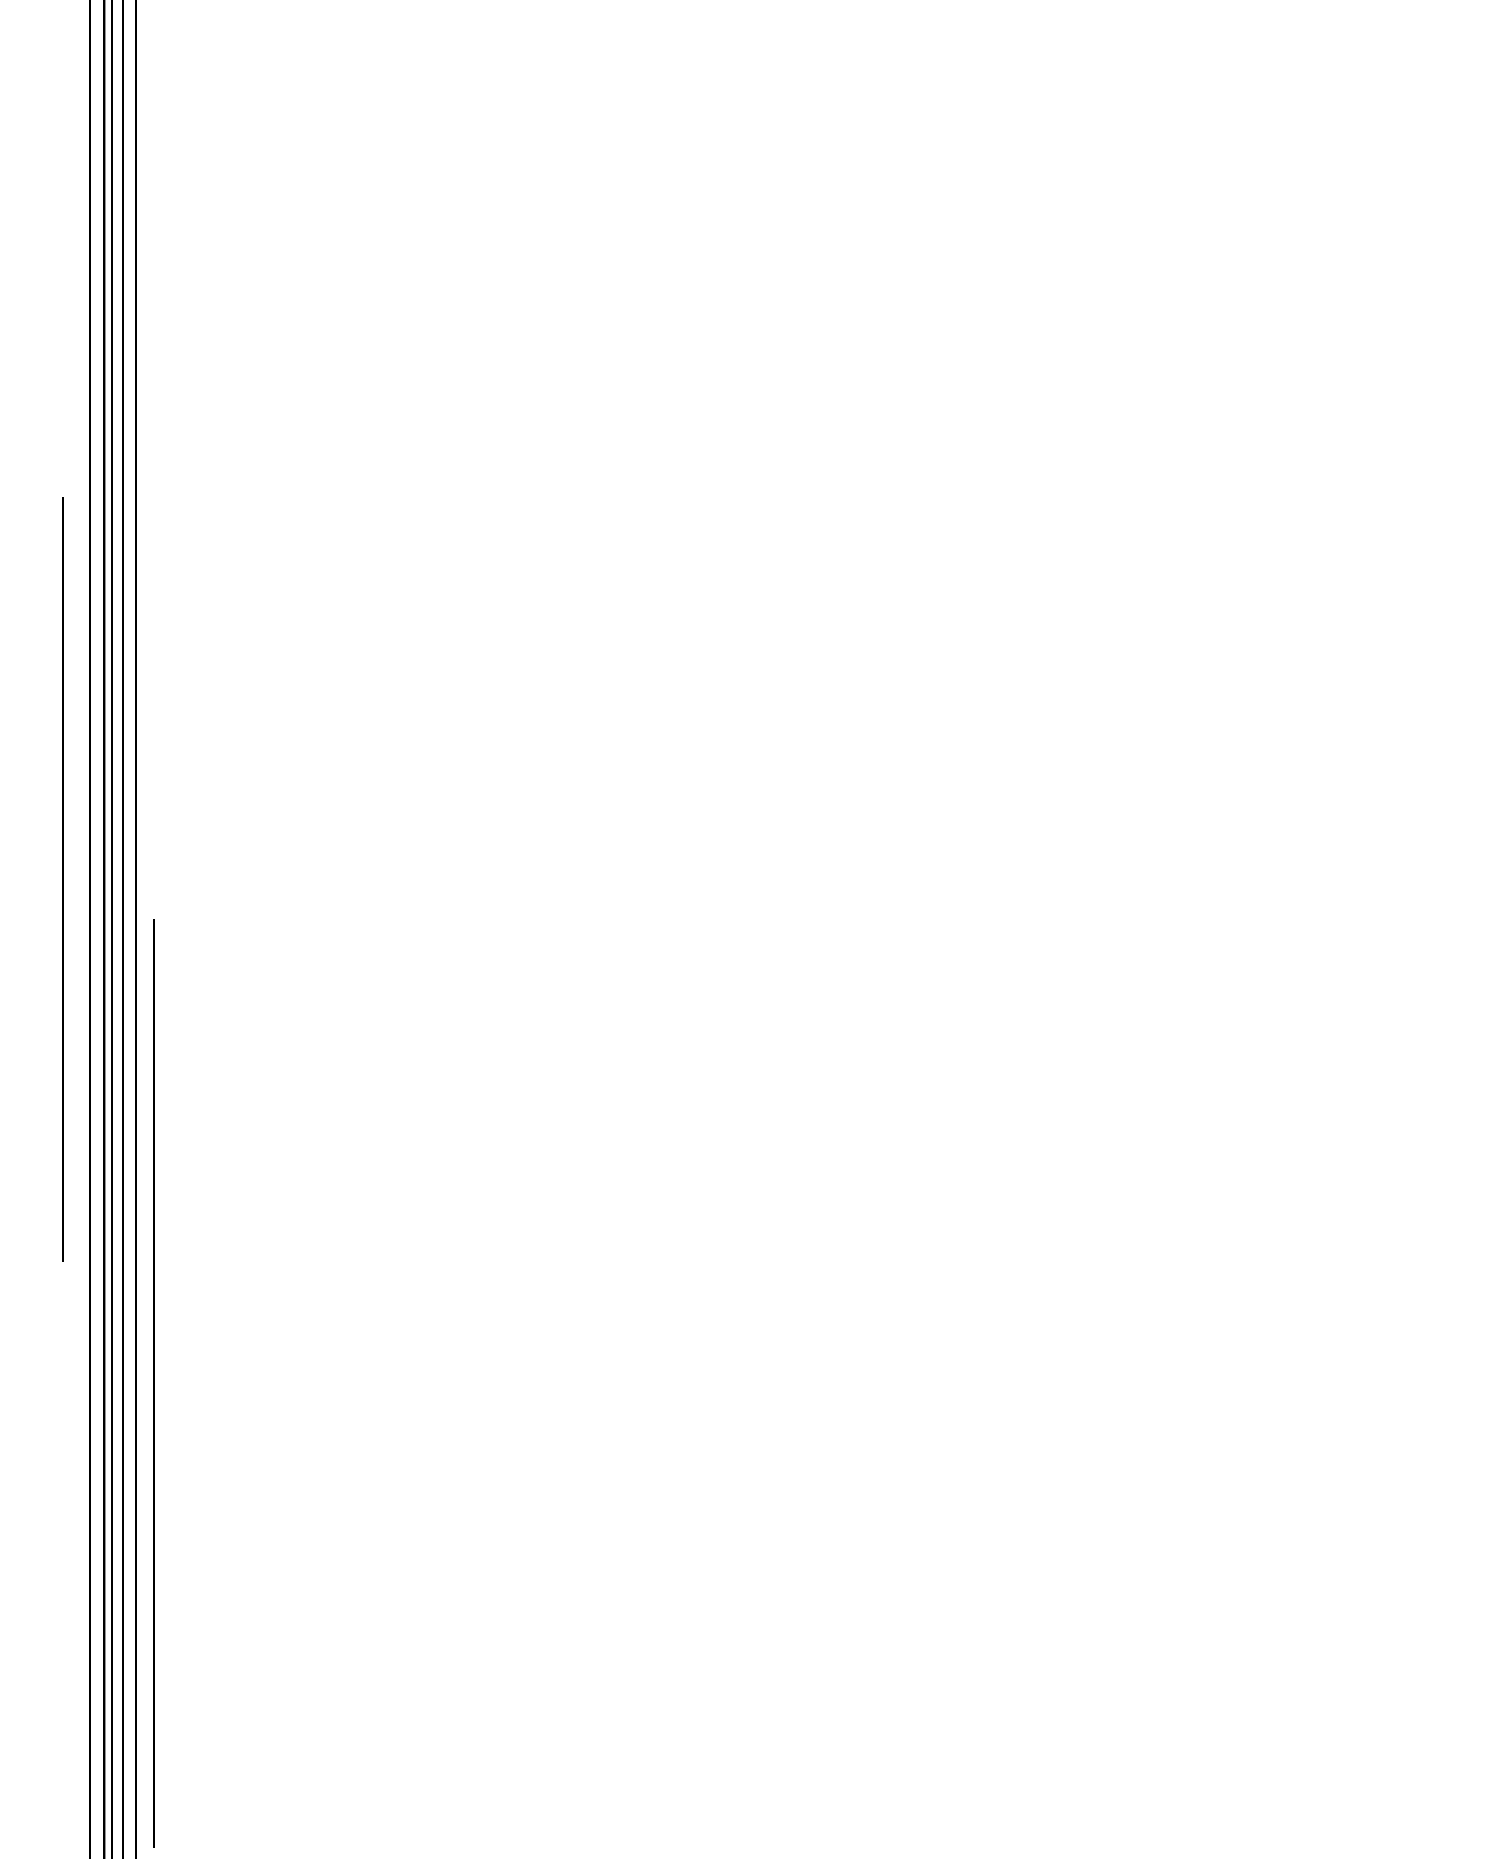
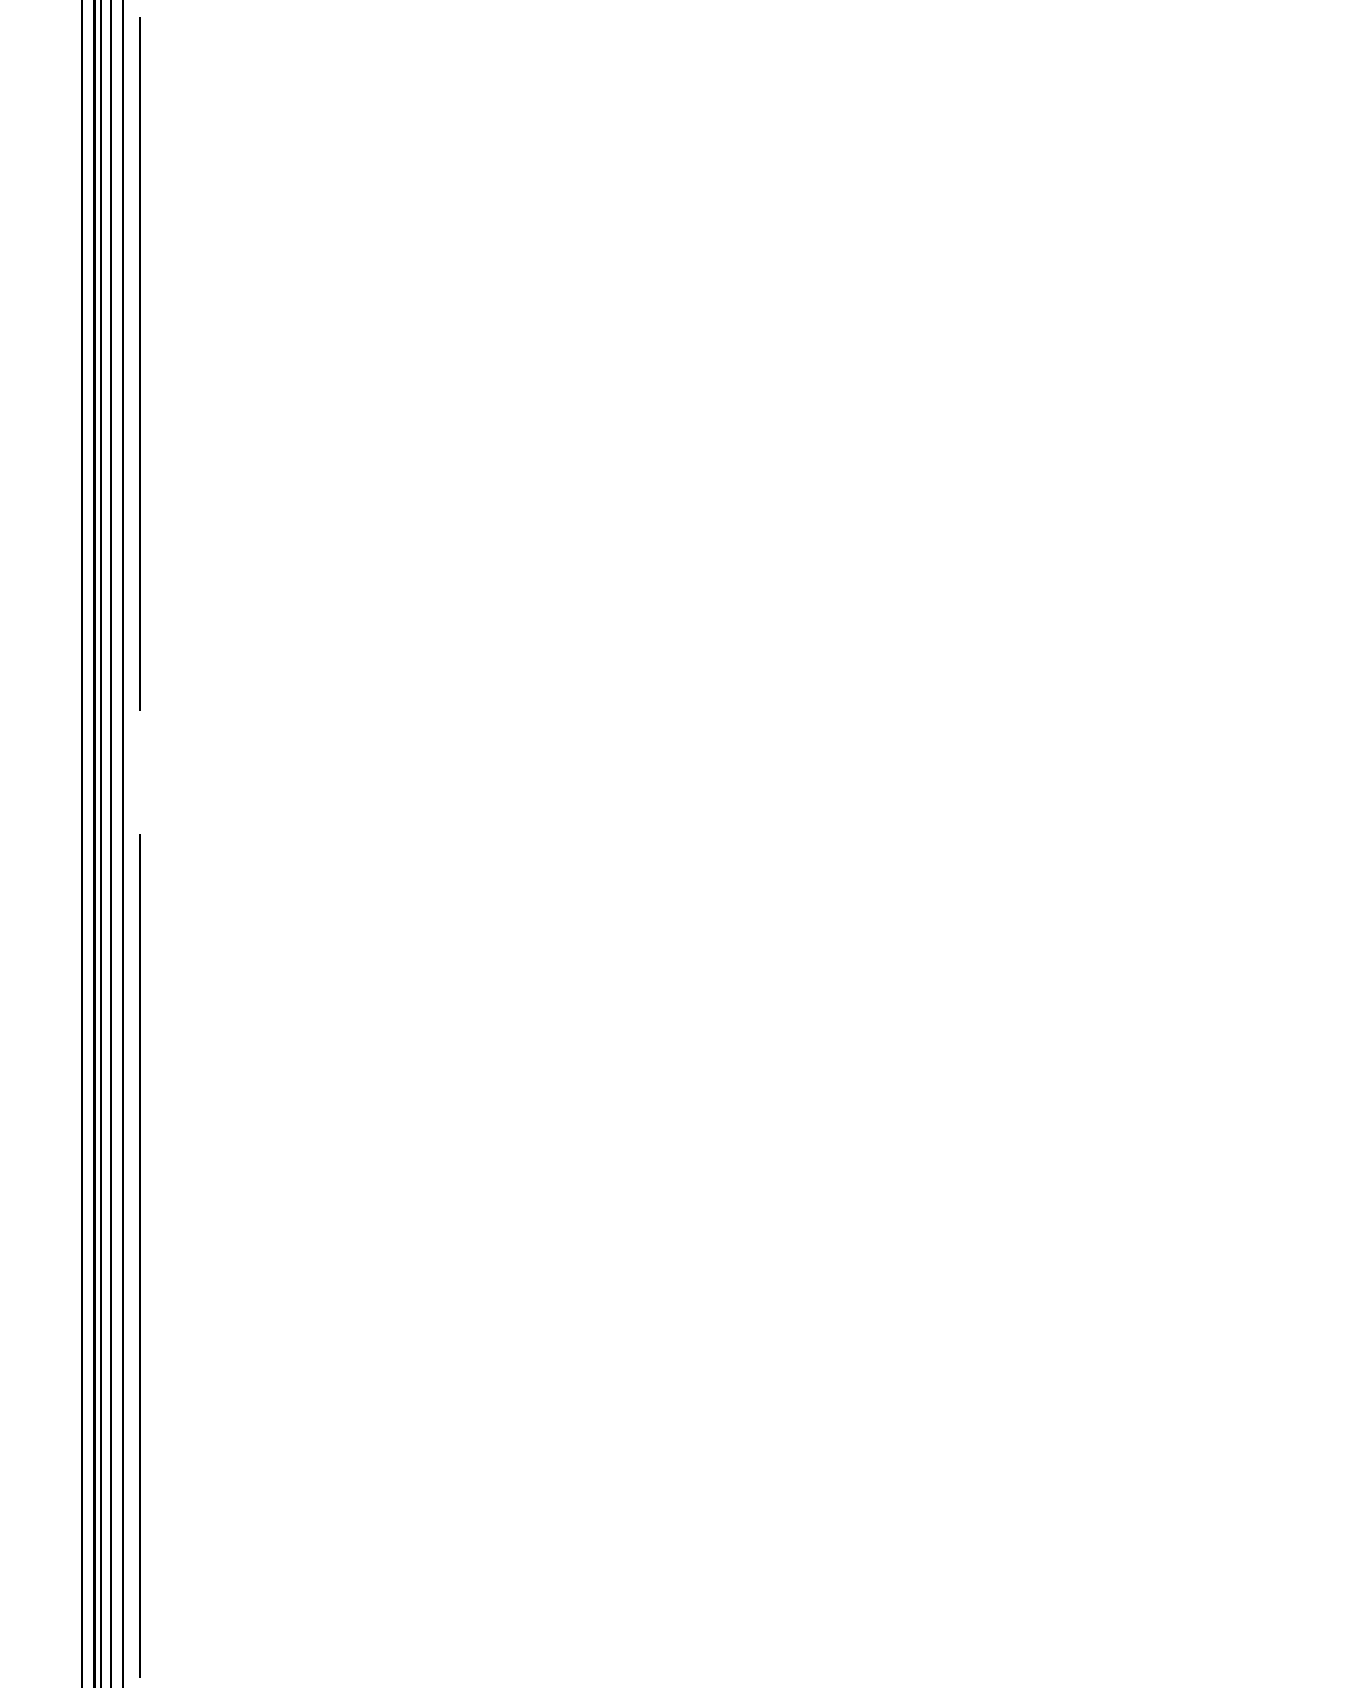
line: (62, 879) -> (139, 363), moved

